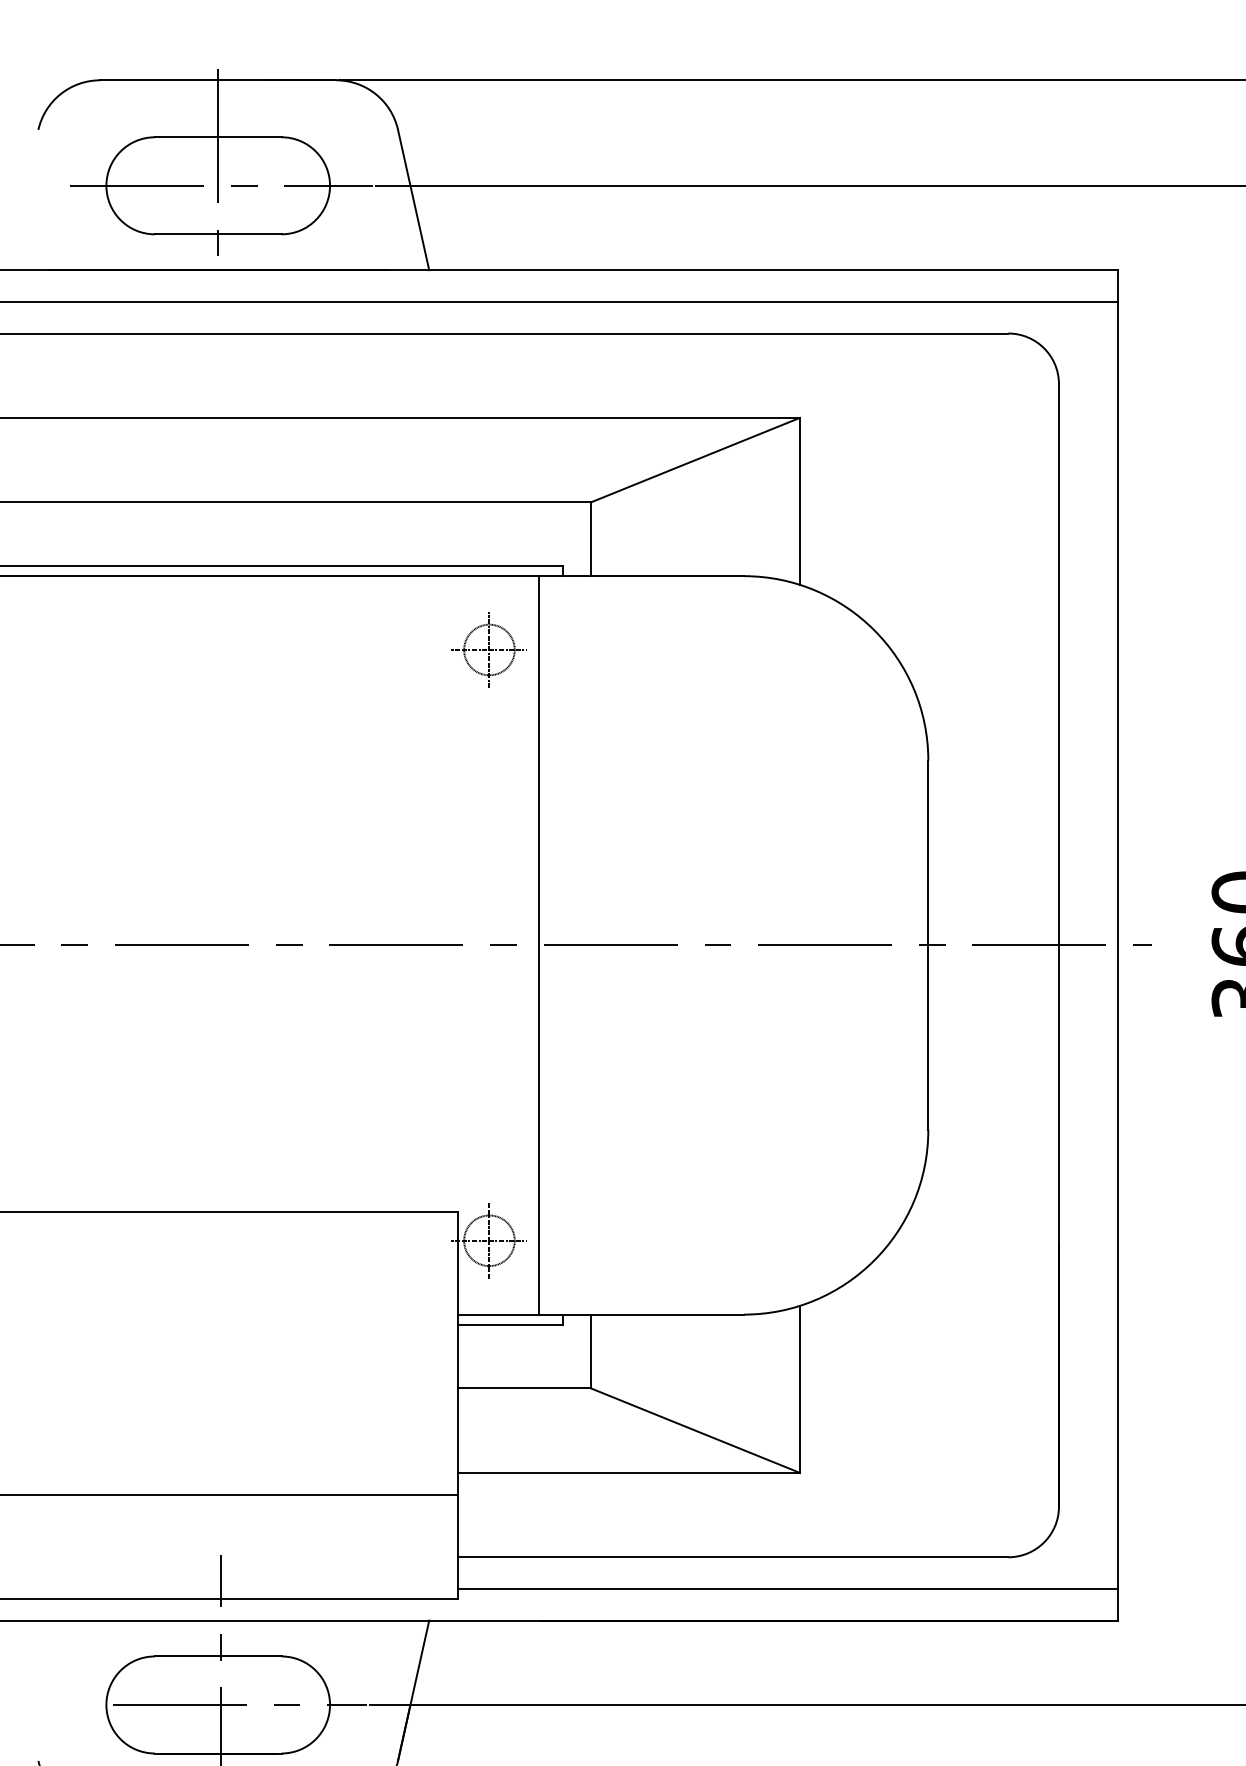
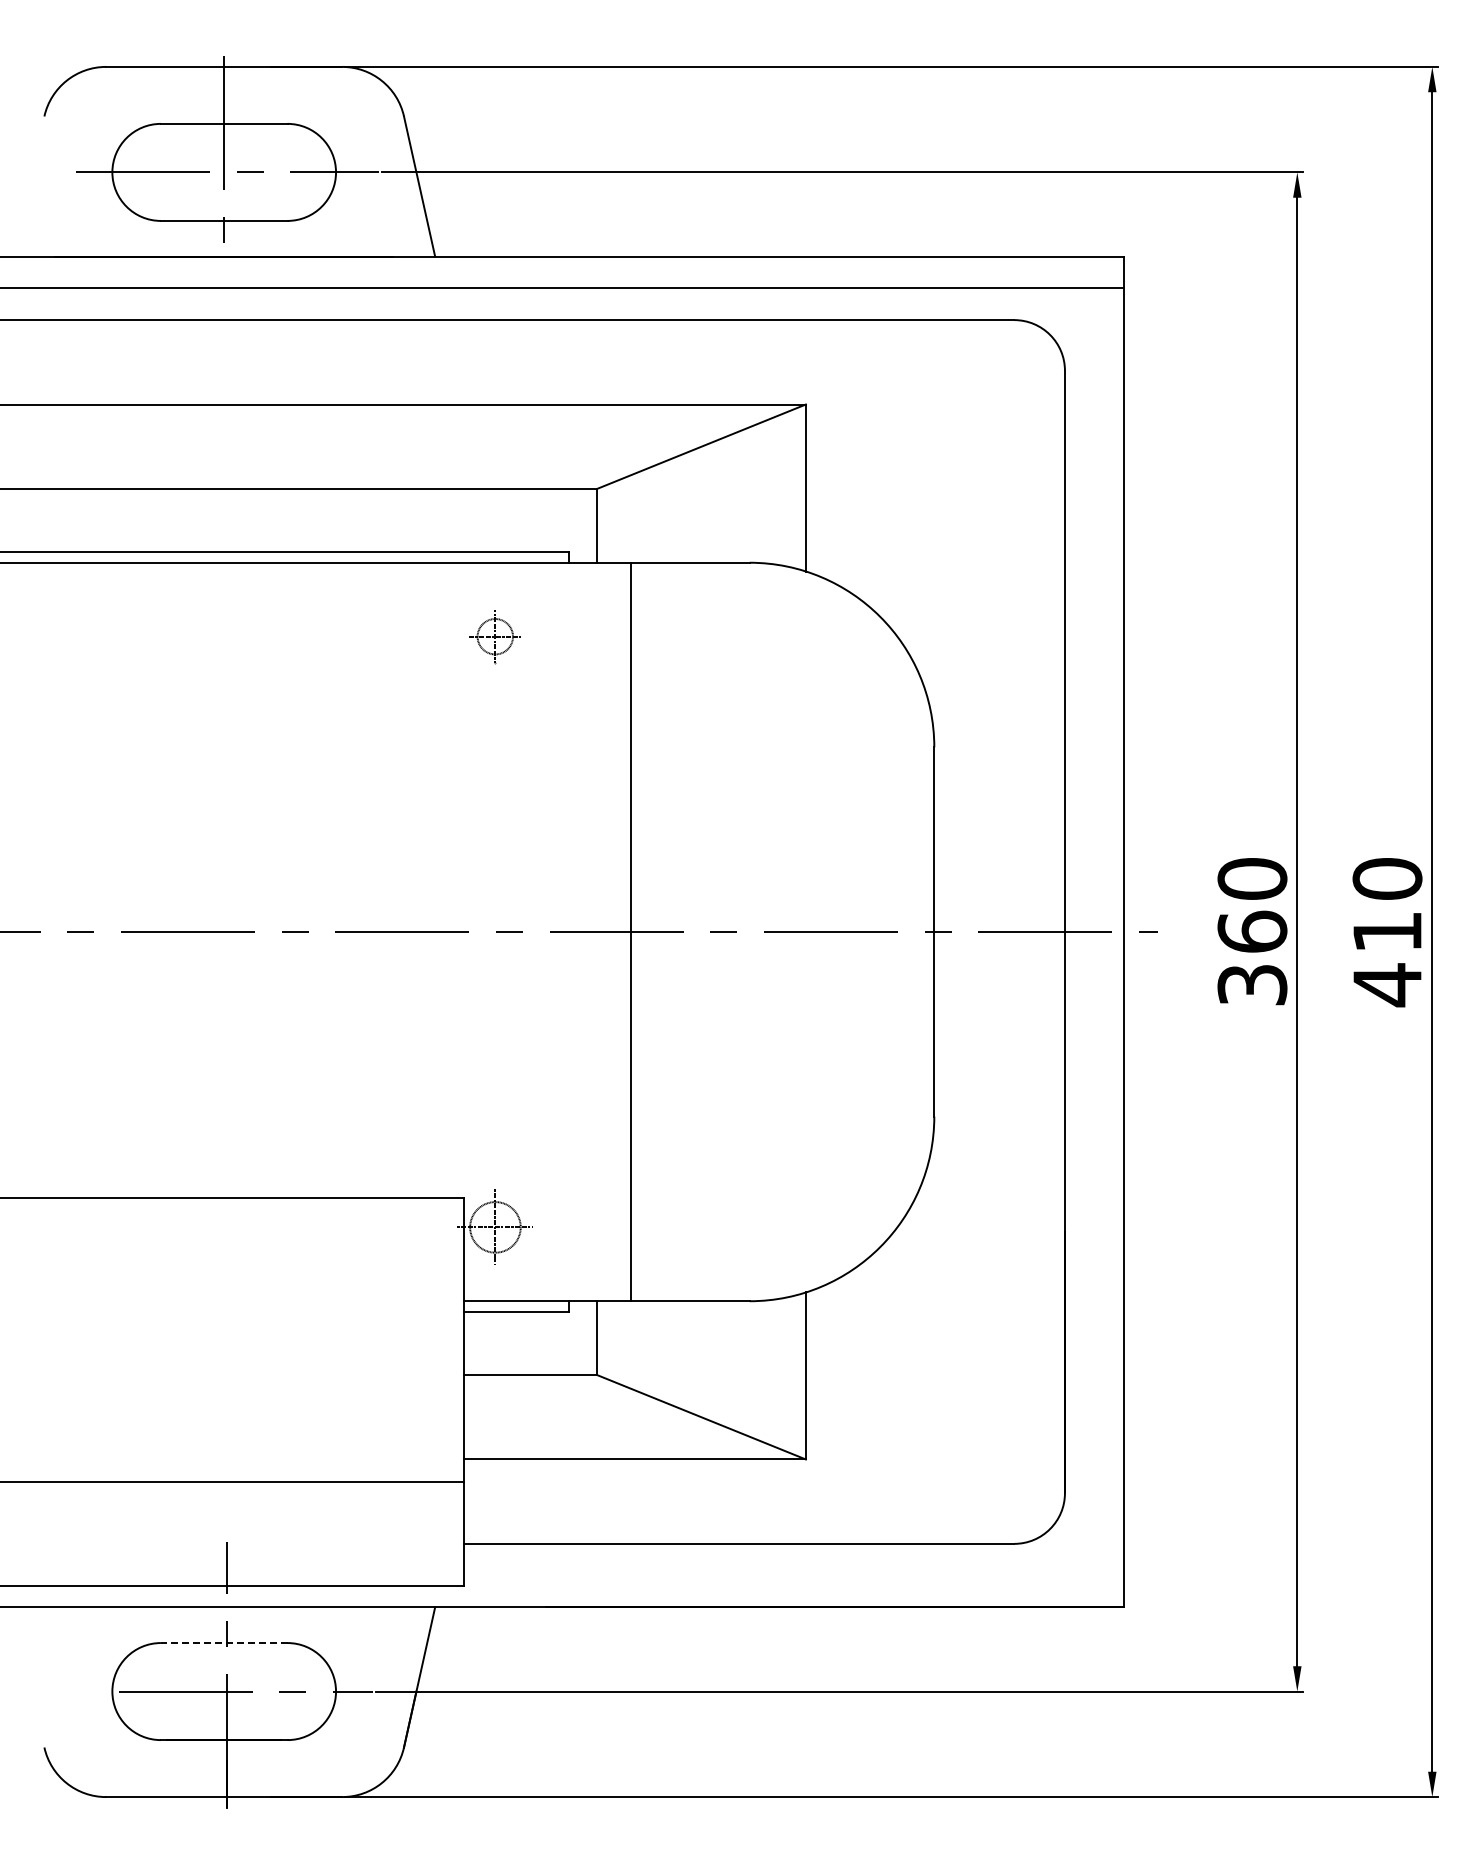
part: (488, 649) -> (494, 636), size x0.7
line: (538, 944) -> (630, 931), moved
line: (787, 1588) -> (793, 1575), removed
line: (217, 1656) -> (223, 1643), solid -> dashed

